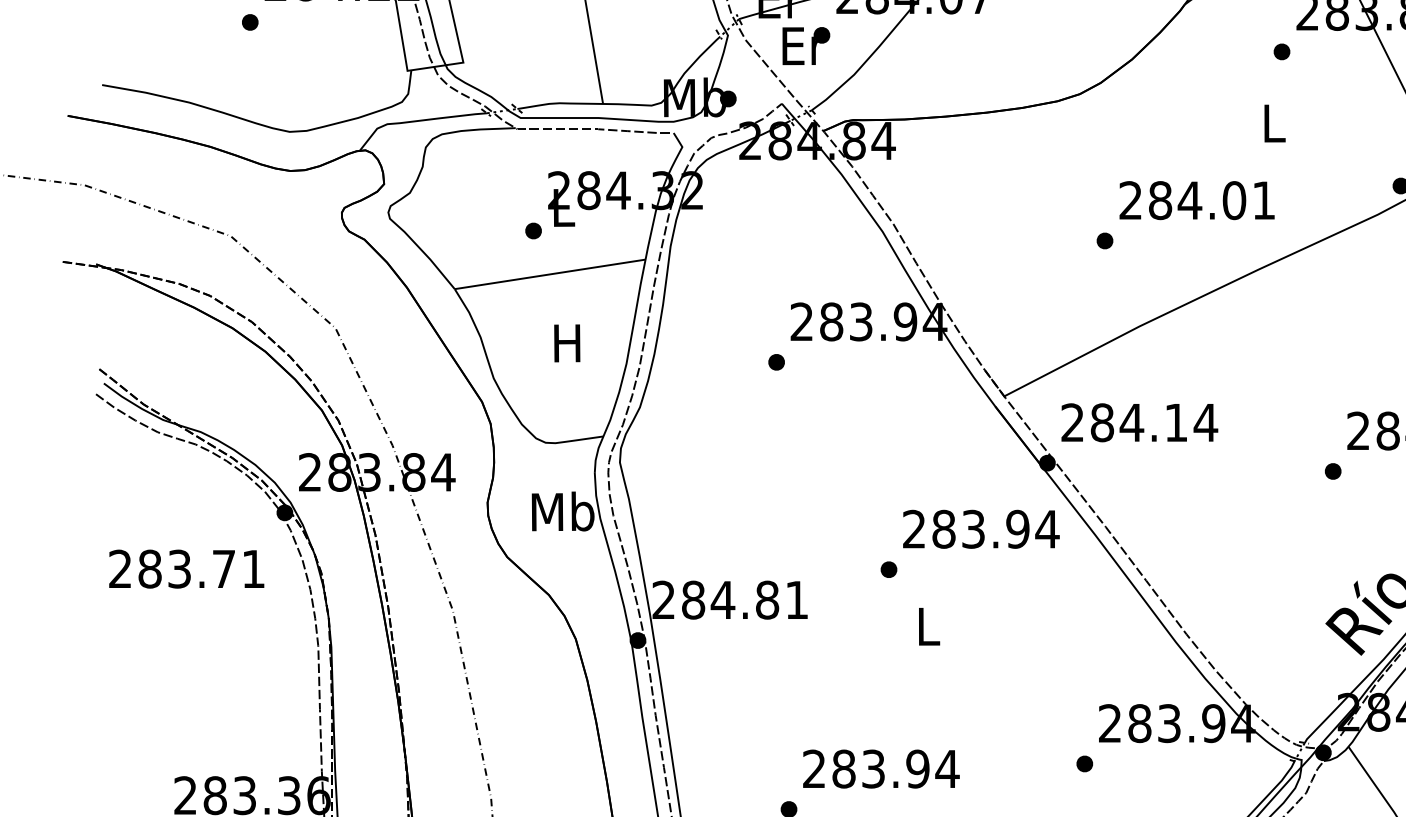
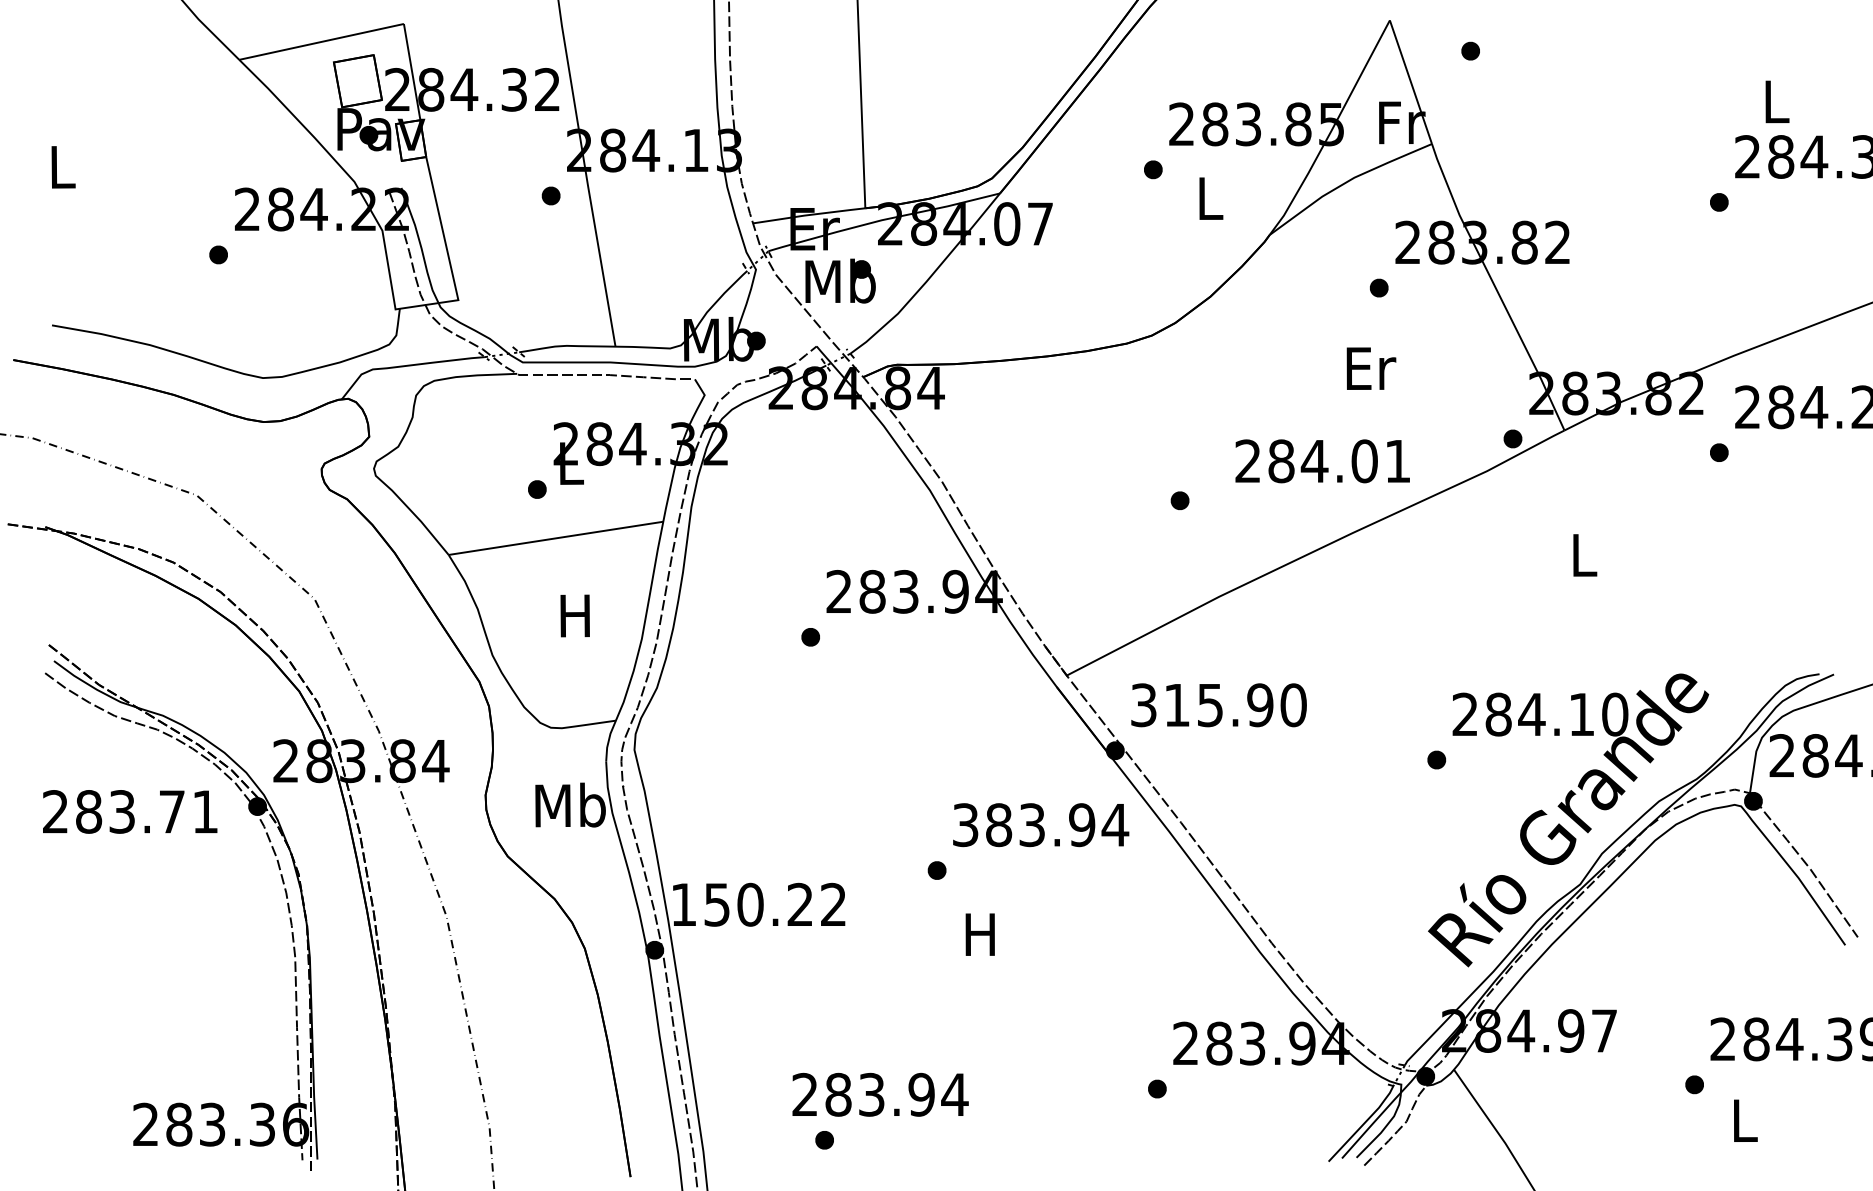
text: (803, 45) -> (840, 280), Er -> Mb
text: (1275, 123) -> (1371, 368), L -> Er
text: (1196, 200) -> (1322, 461), moved
text: (1140, 422) -> (1219, 705), 284.14 -> 315.90
text: (914, 529) -> (965, 825), 283.94 -> 383.94
text: (187, 568) -> (130, 811), moved
text: (730, 599) -> (758, 904), 284.81 -> 150.22
text: (926, 626) -> (979, 934), L -> H
text: (881, 768) -> (880, 1094), moved

